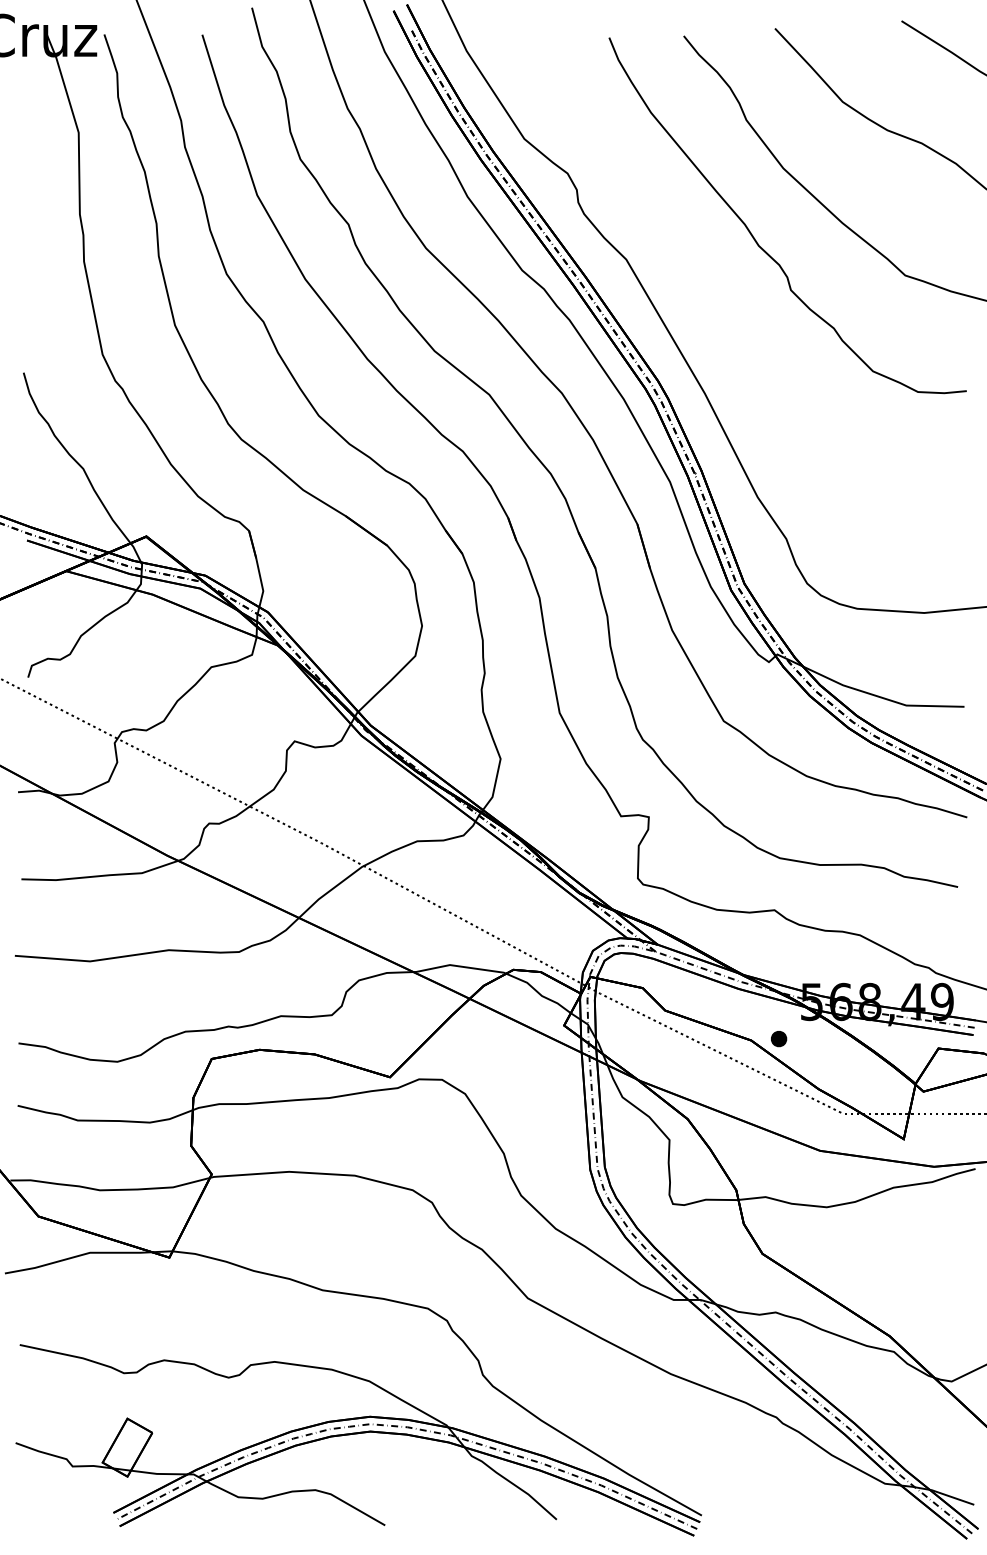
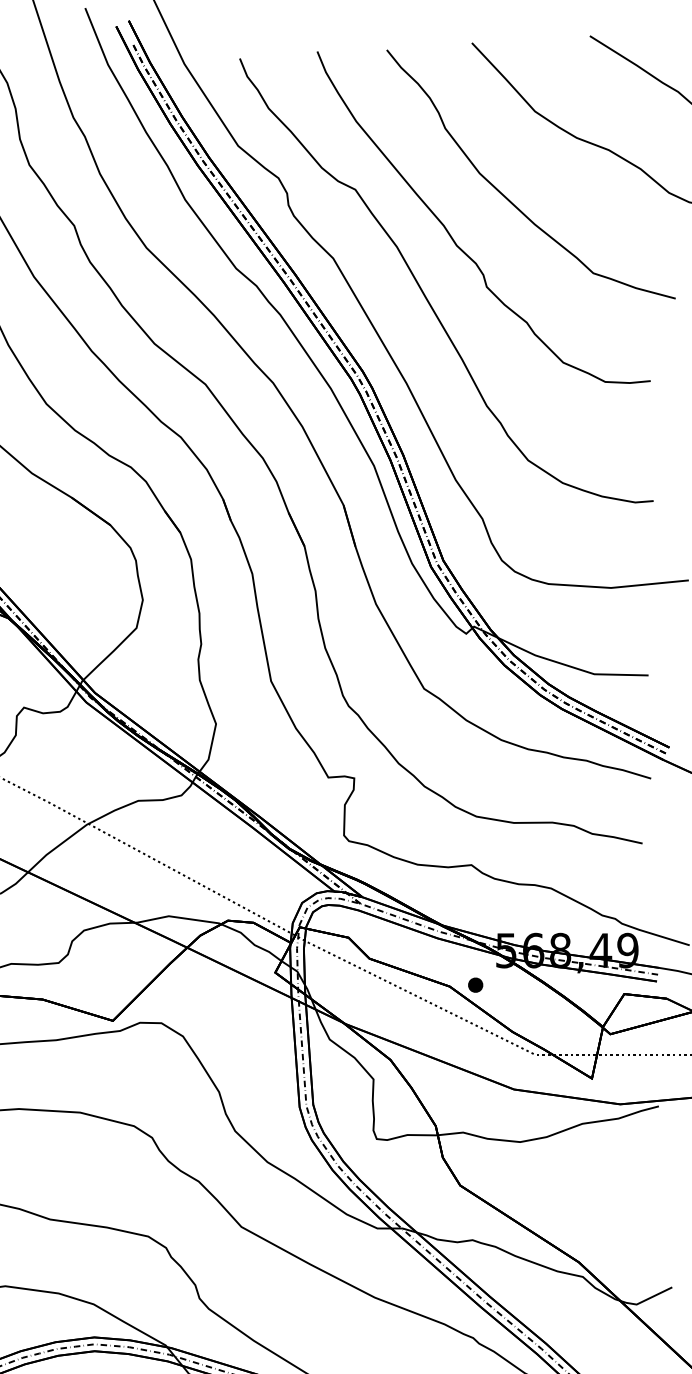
curve: (723, 295) -> (423, 291), added

